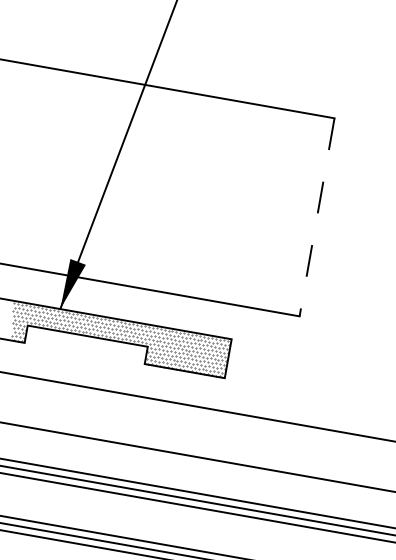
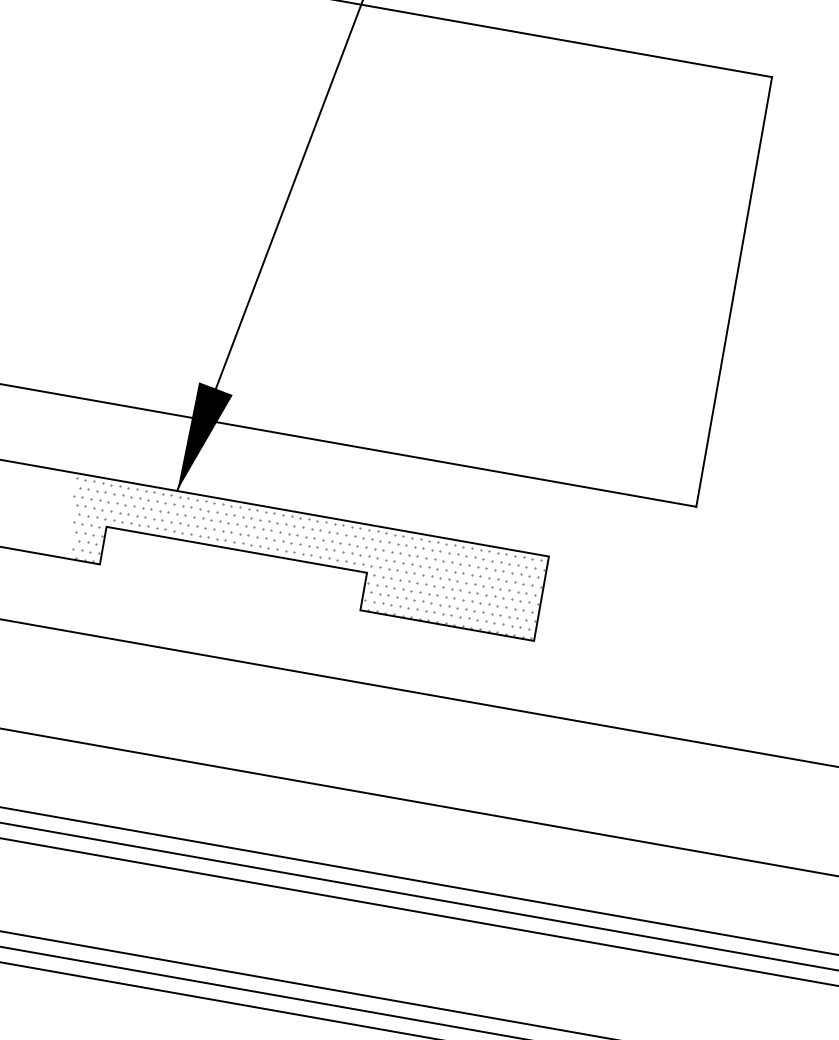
line: (317, 217) -> (735, 292), dashed -> solid

